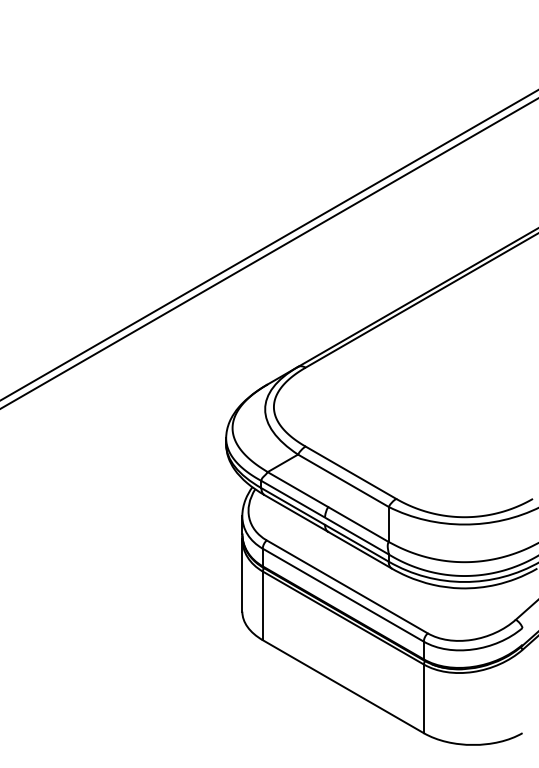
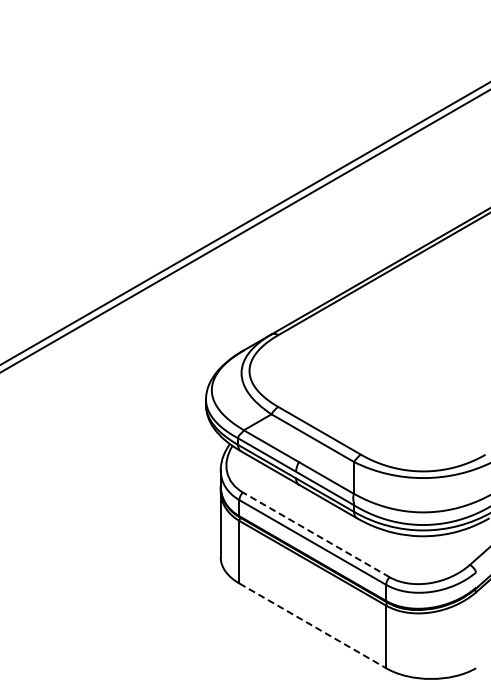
line: (347, 586) -> (316, 534), solid -> dashed
line: (343, 686) -> (312, 625), solid -> dashed

